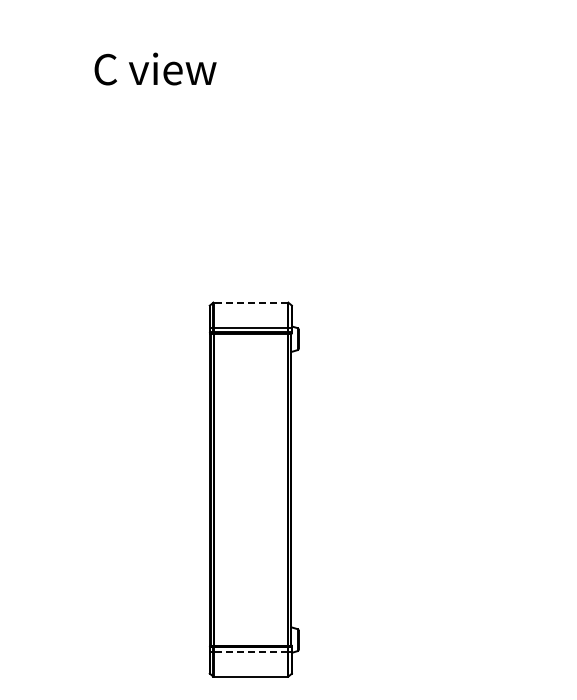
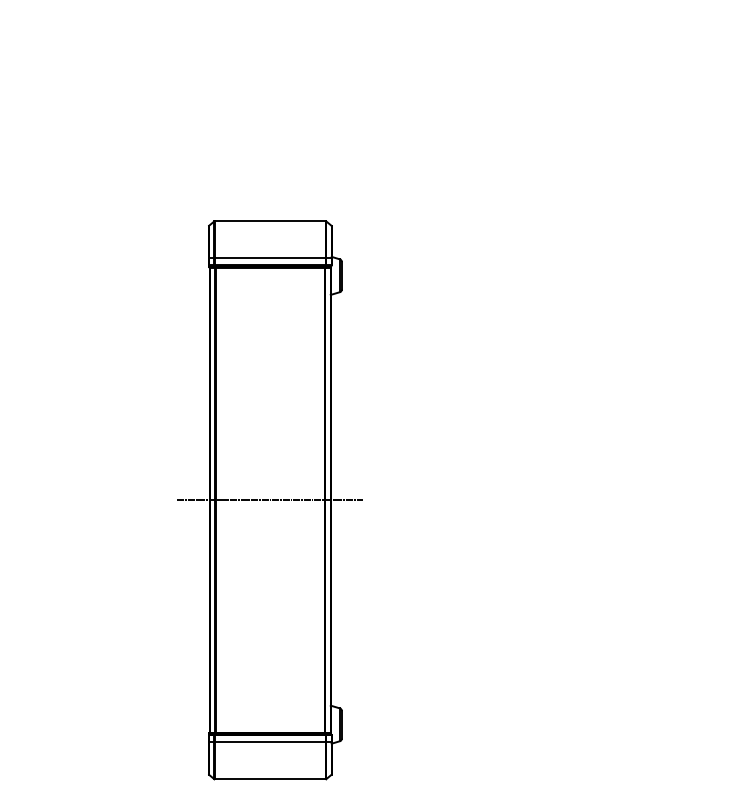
line: (250, 302) -> (269, 221), dashed -> solid
line: (250, 489) -> (269, 500), added
line: (250, 651) -> (269, 741), dashed -> solid

